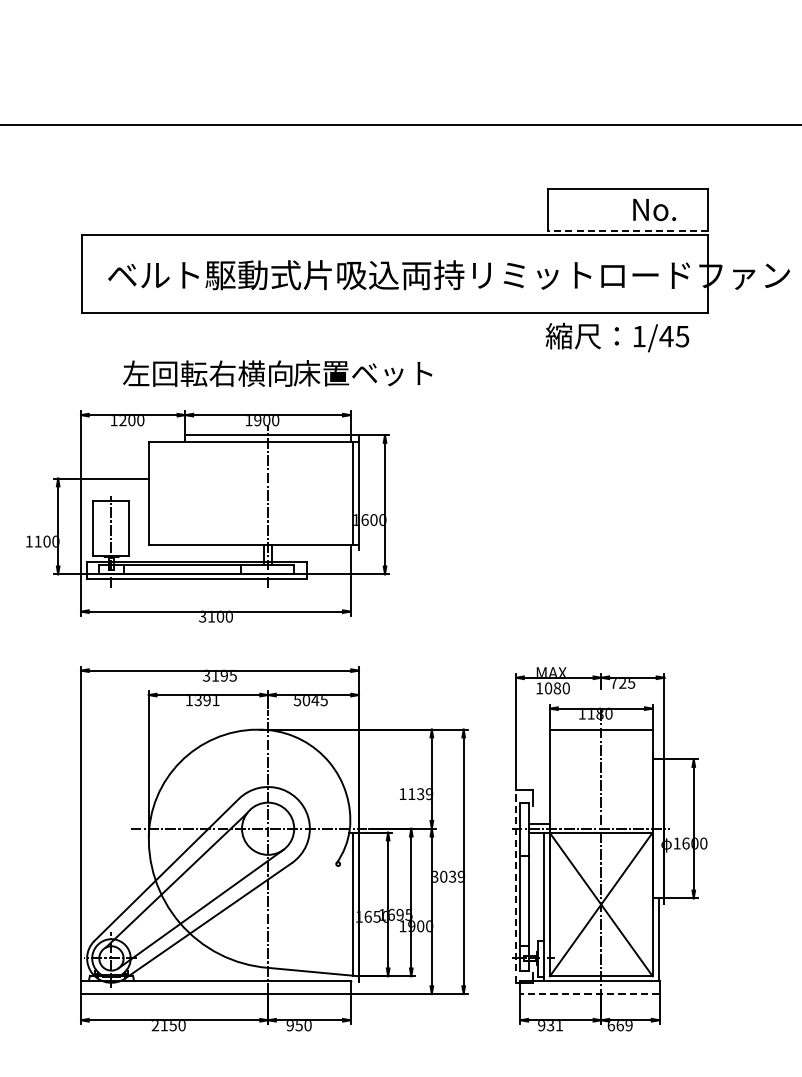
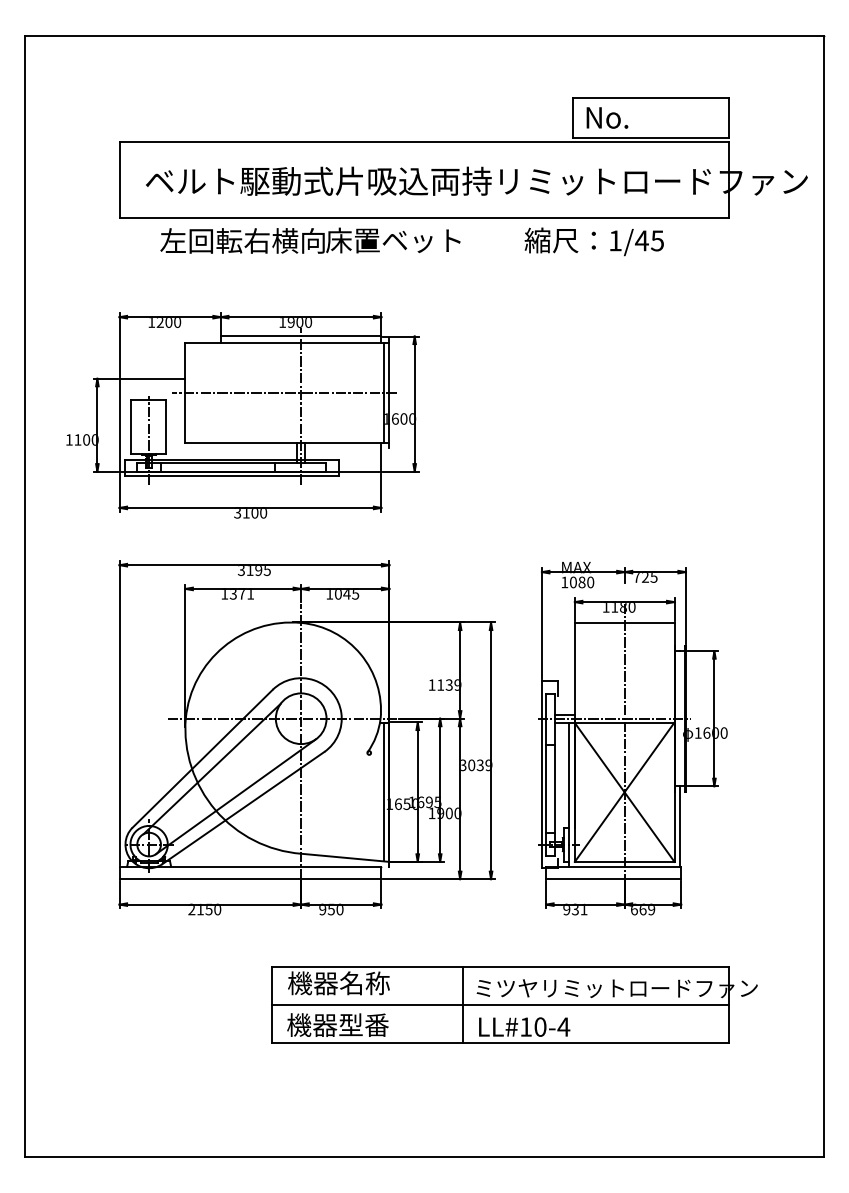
text: (654, 209) -> (607, 117), moved
line: (627, 230) -> (650, 137), dashed -> solid
text: (616, 337) -> (593, 241), moved
text: (277, 373) -> (310, 240), moved
line: (250, 493) -> (284, 393), added
text: (206, 700) -> (241, 594), 1391 -> 1371
text: (297, 700) -> (329, 594), 5045 -> 1045
line: (515, 886) -> (541, 774), dashed -> solid
line: (589, 994) -> (613, 879), dashed -> solid

